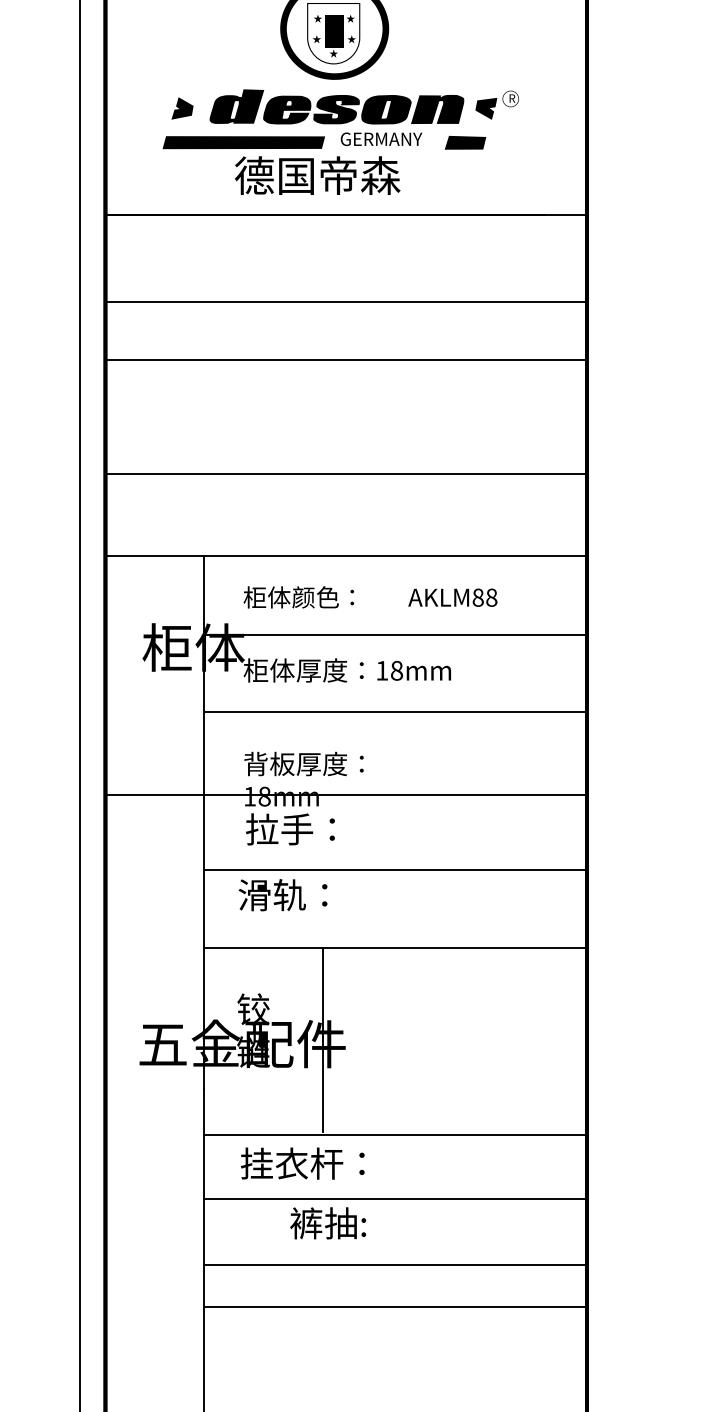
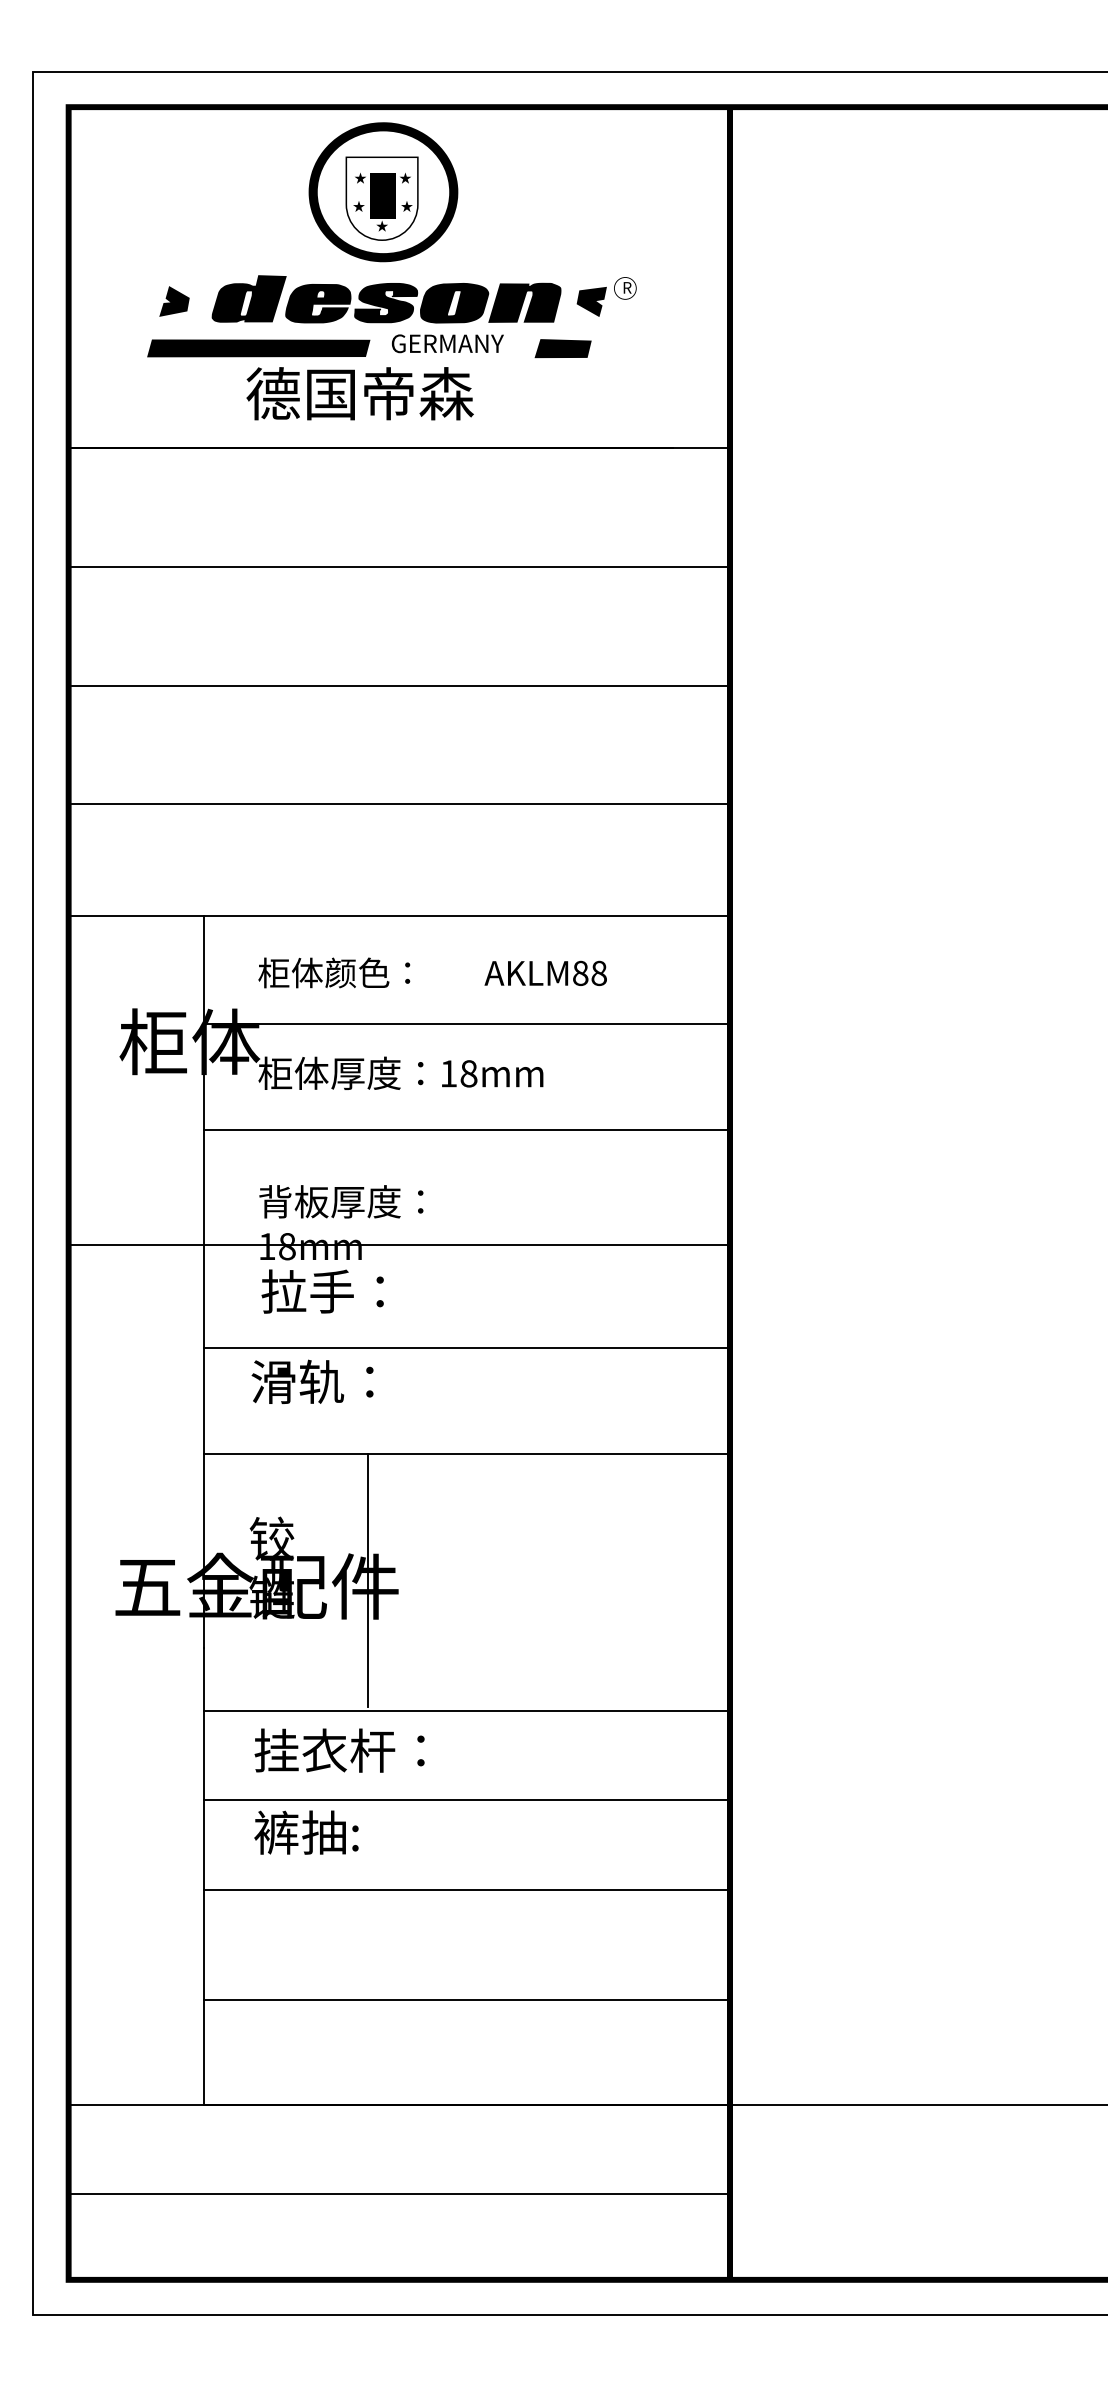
line: (347, 360) -> (400, 685), moved
text: (328, 1223) -> (306, 1832), moved
line: (395, 1307) -> (466, 2000), moved

